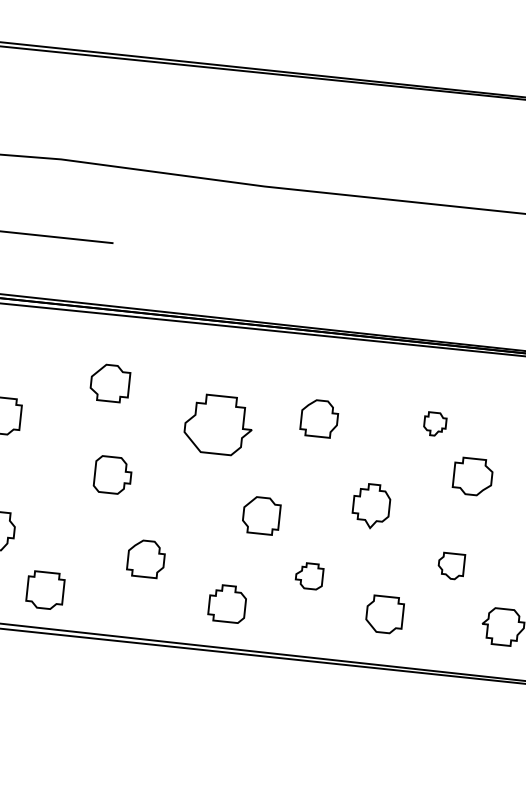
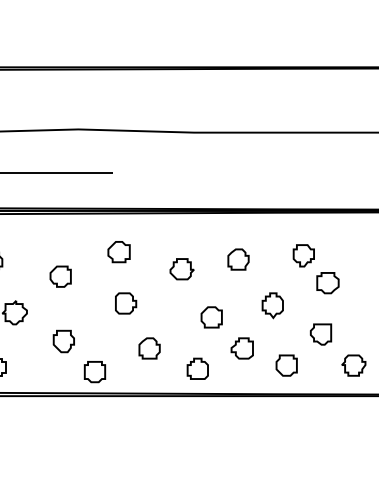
part: (434, 423) -> (303, 255), size x1.67
part: (217, 425) -> (181, 269), size x0.62
part: (451, 566) -> (321, 334), size x1.43
part: (308, 576) -> (241, 348), size x1.43

